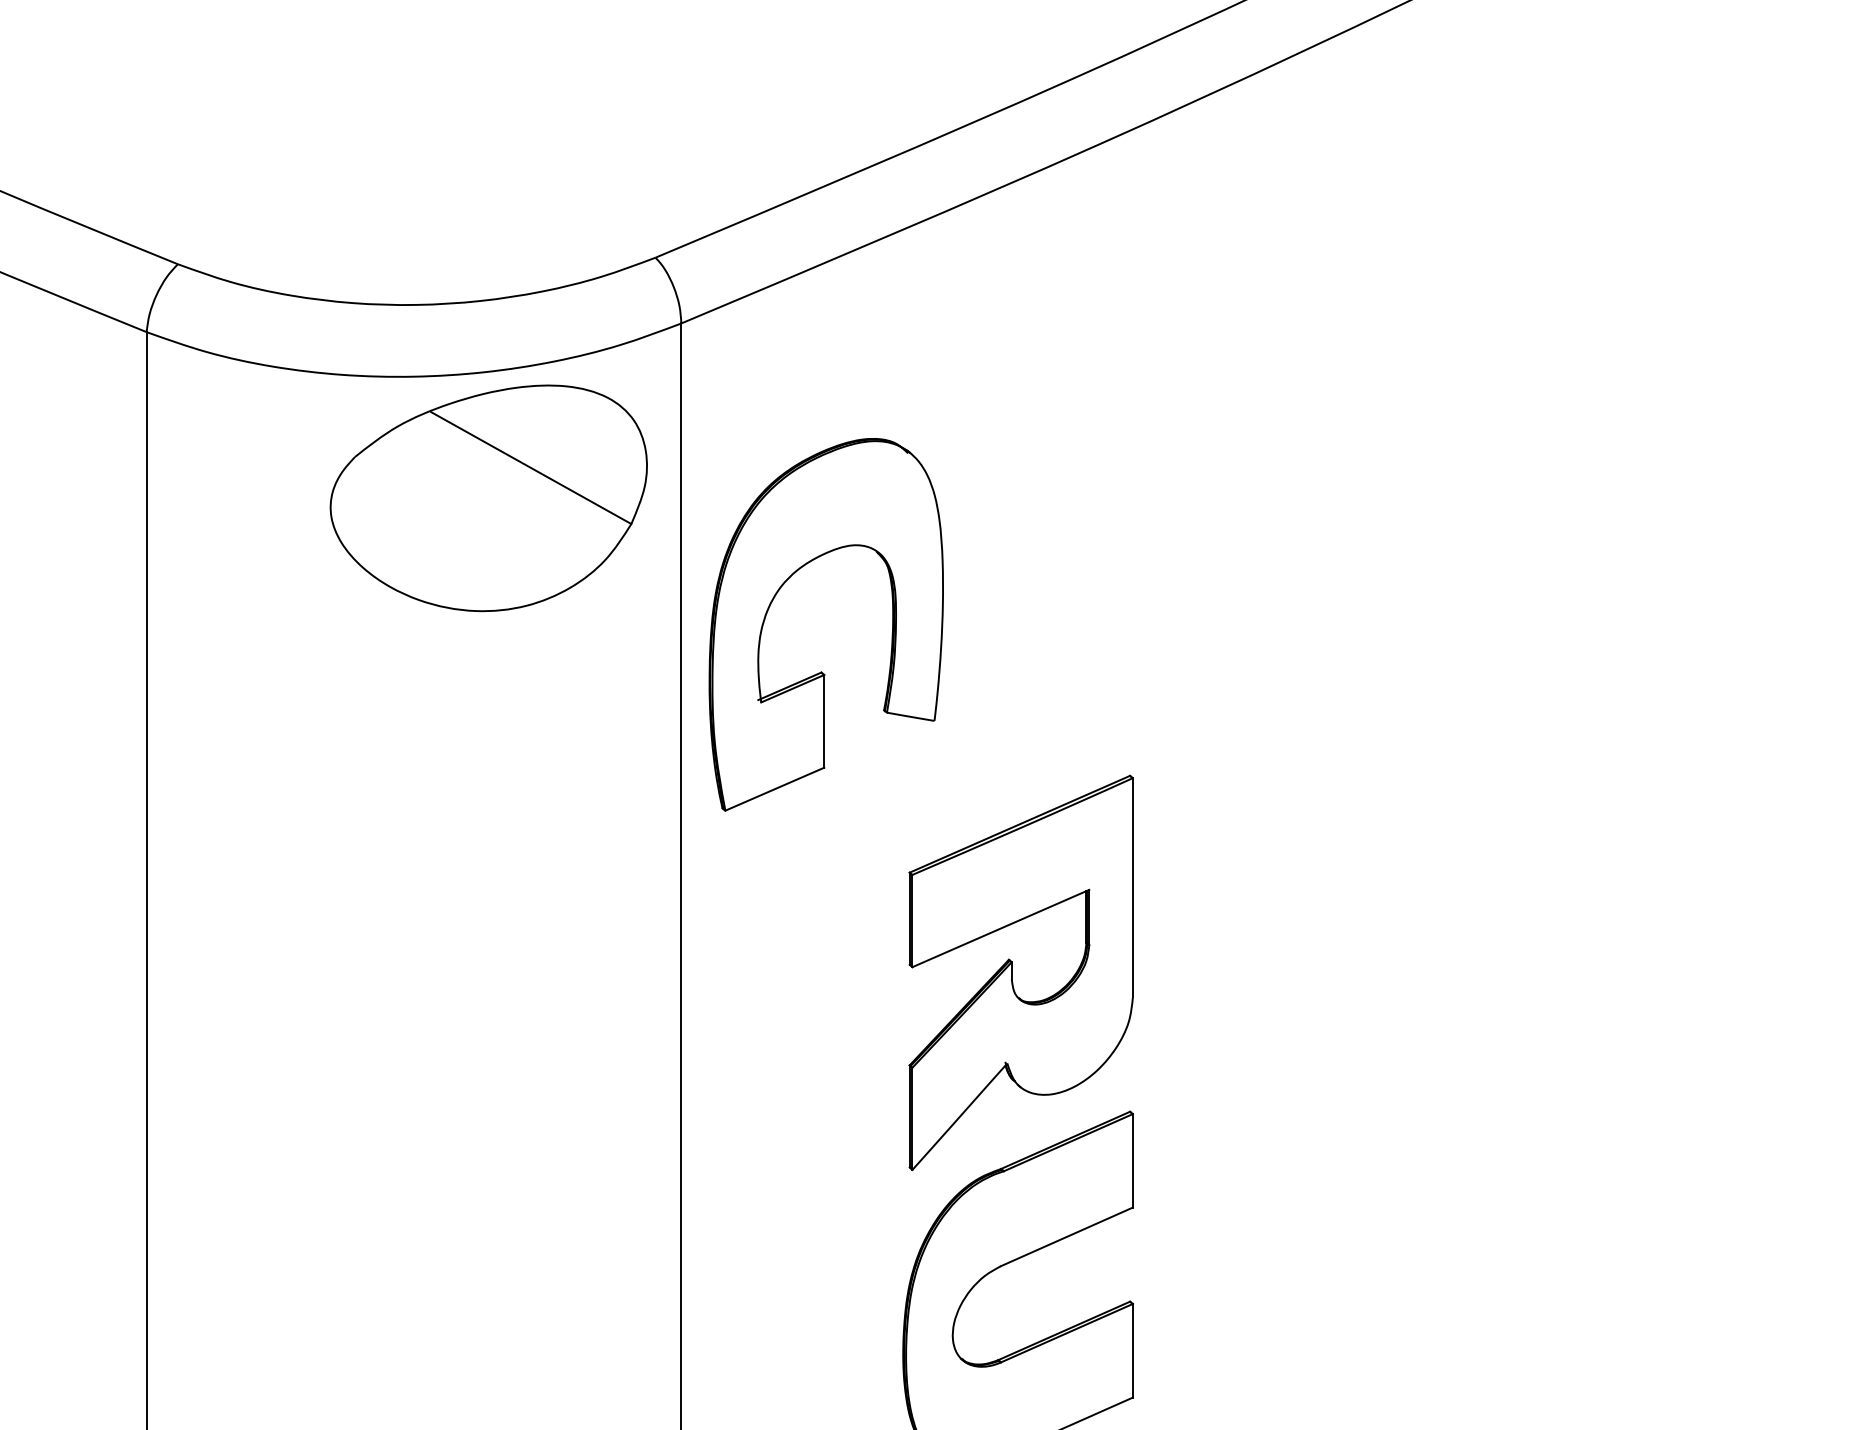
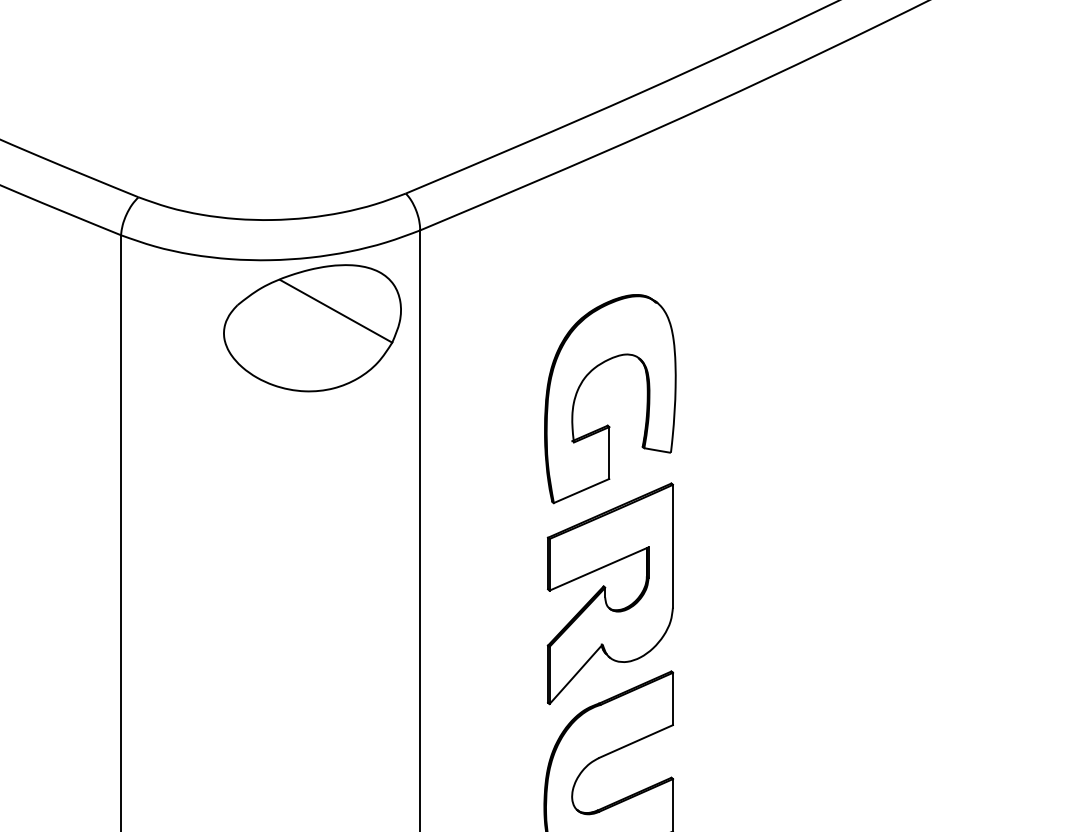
part: (822, 670) -> (608, 424), moved

